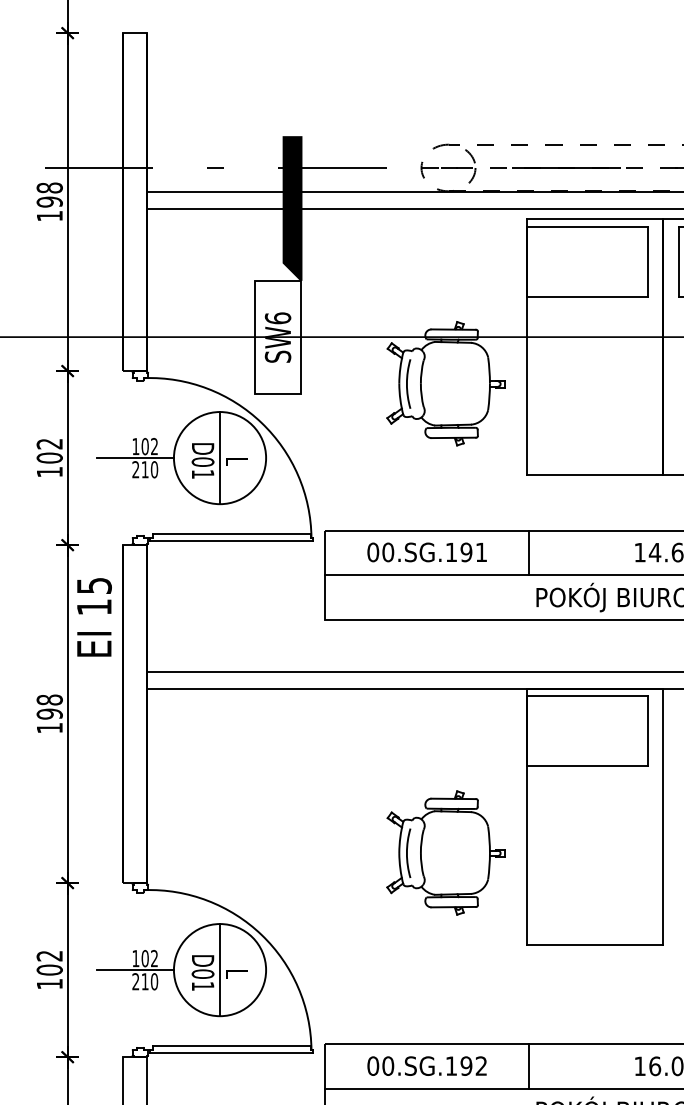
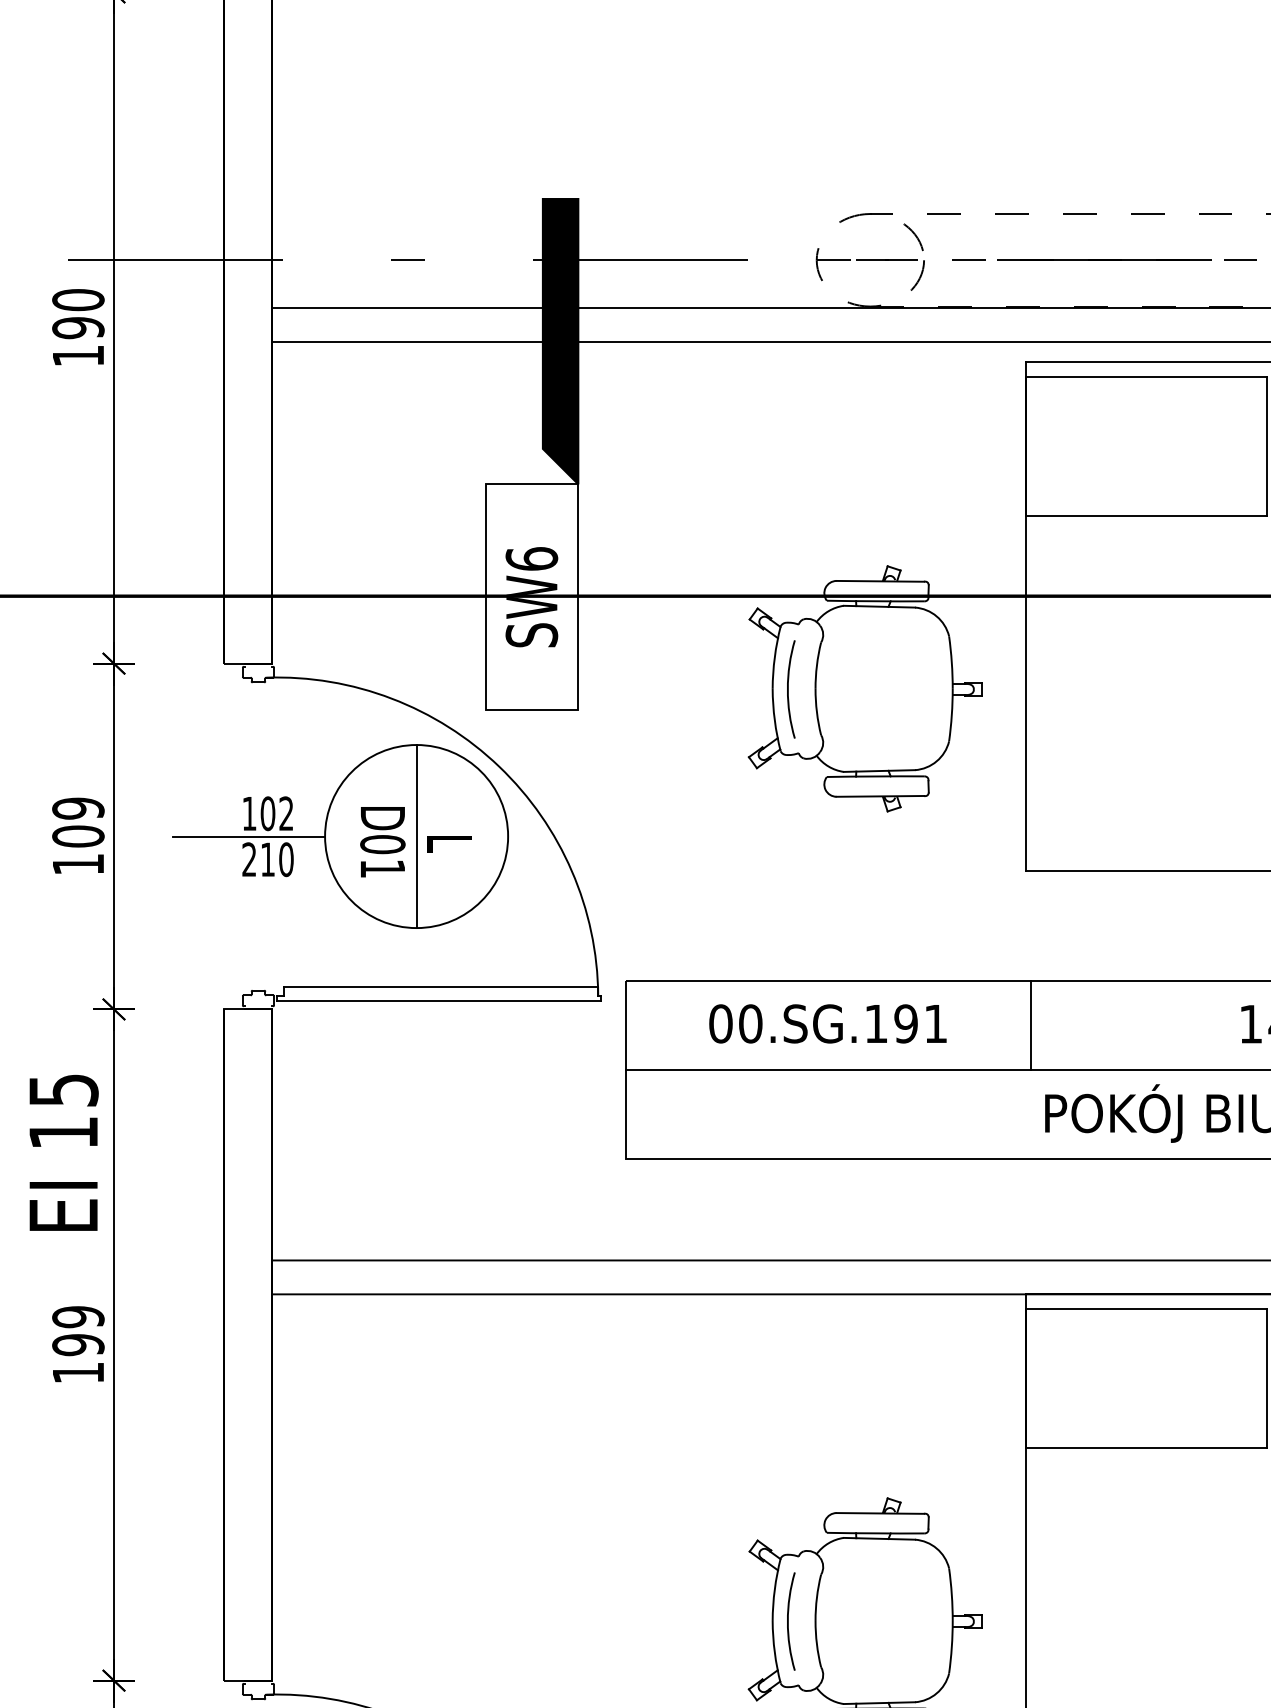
text: (49, 187) -> (77, 299), 198 -> 190
text: (49, 443) -> (77, 807), 102 -> 109
text: (94, 617) -> (63, 1153), moved
text: (49, 699) -> (77, 1316), 198 -> 199

